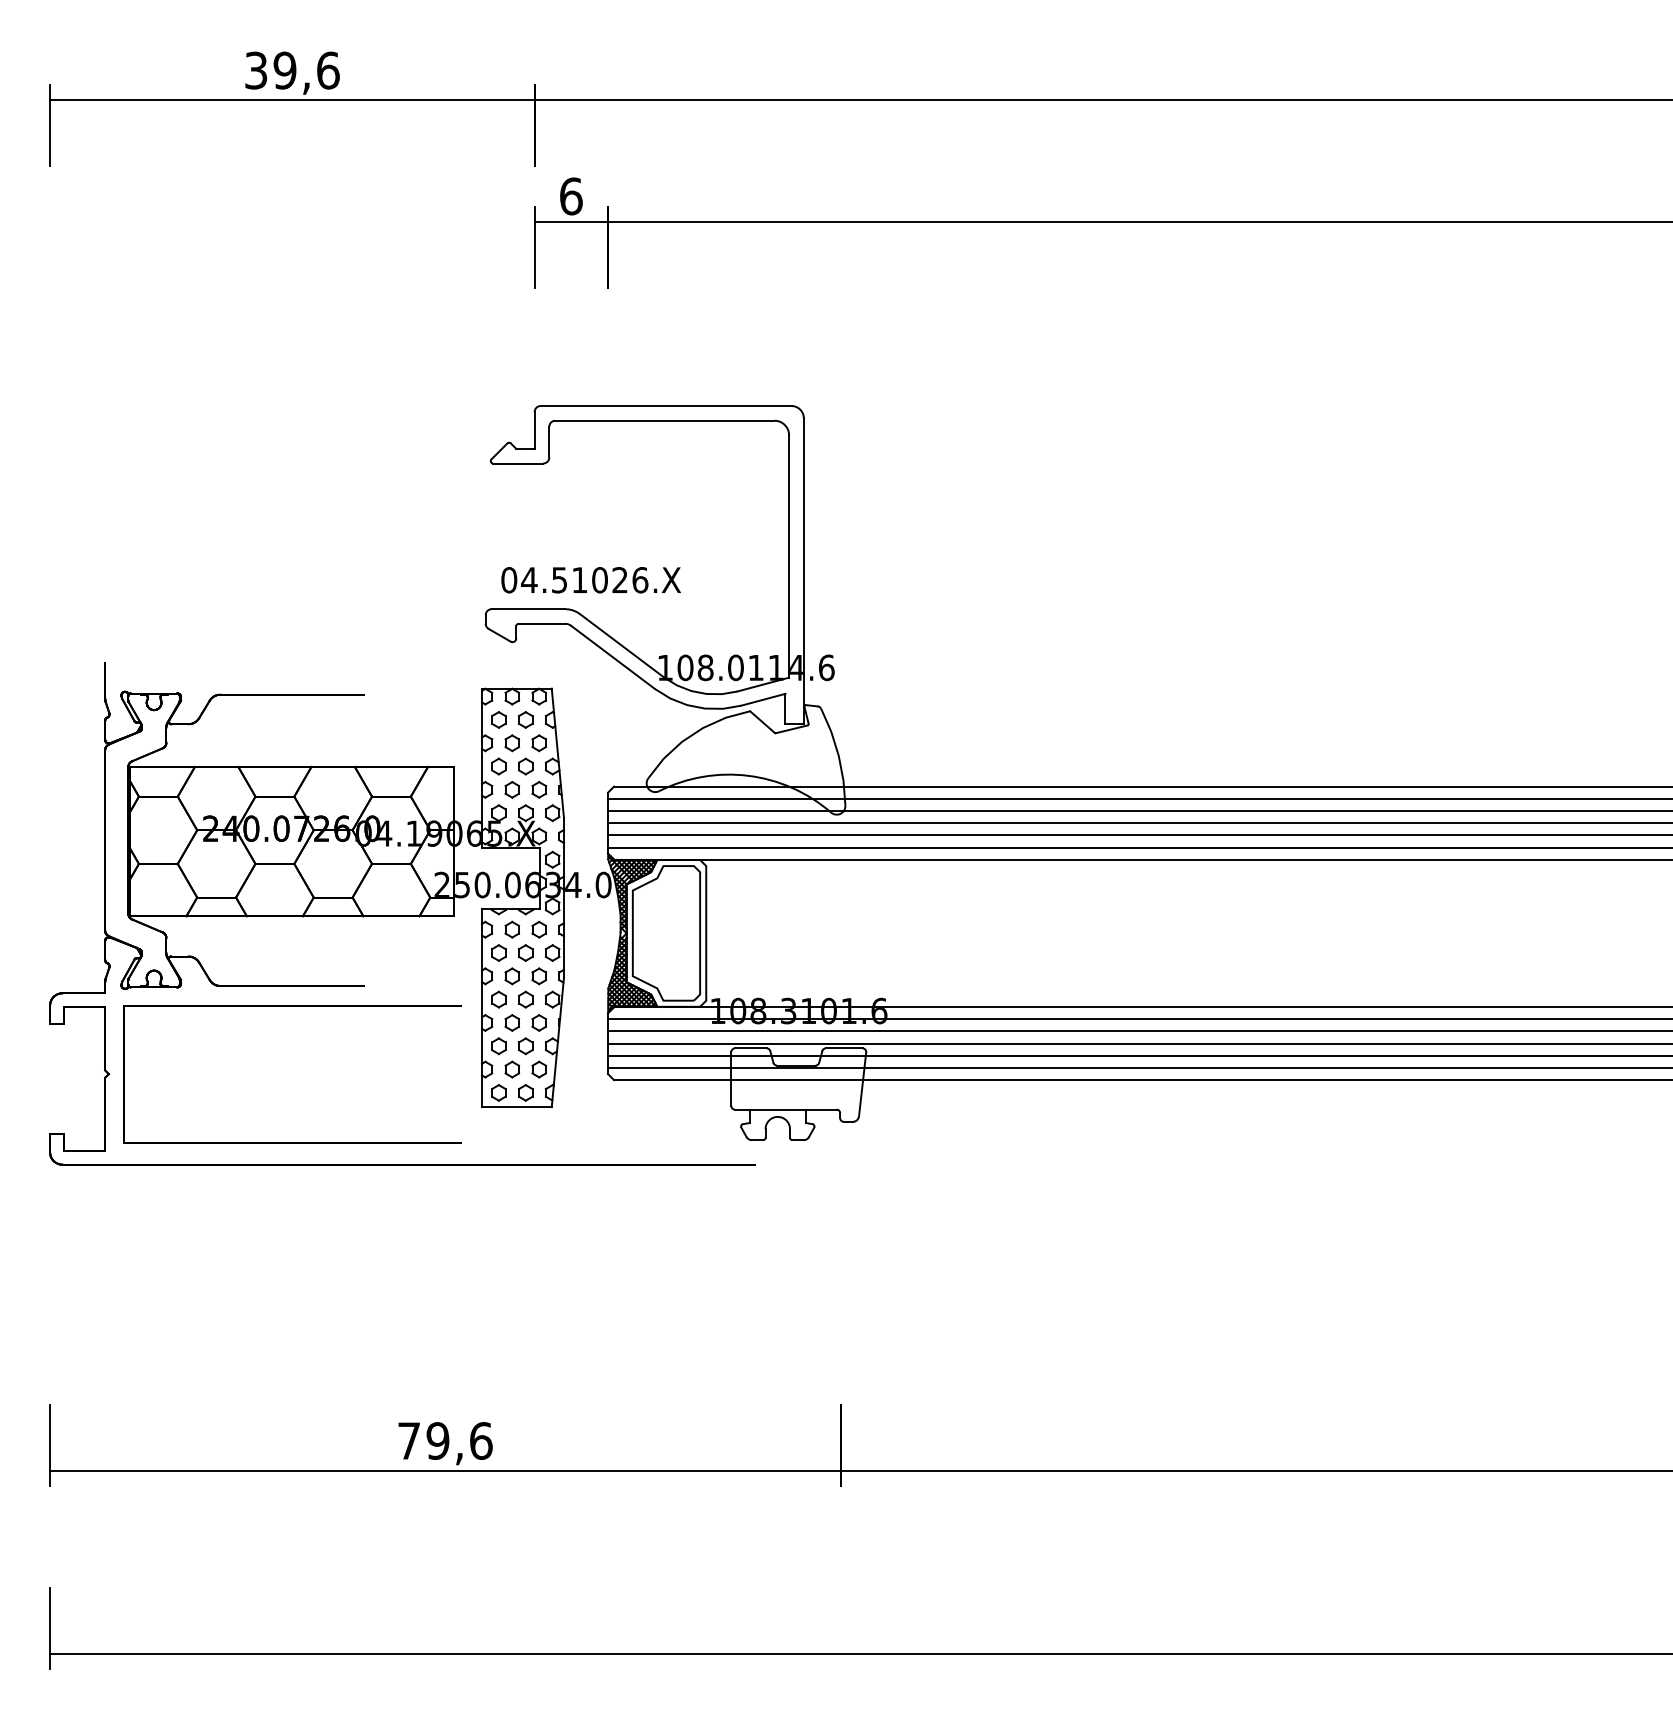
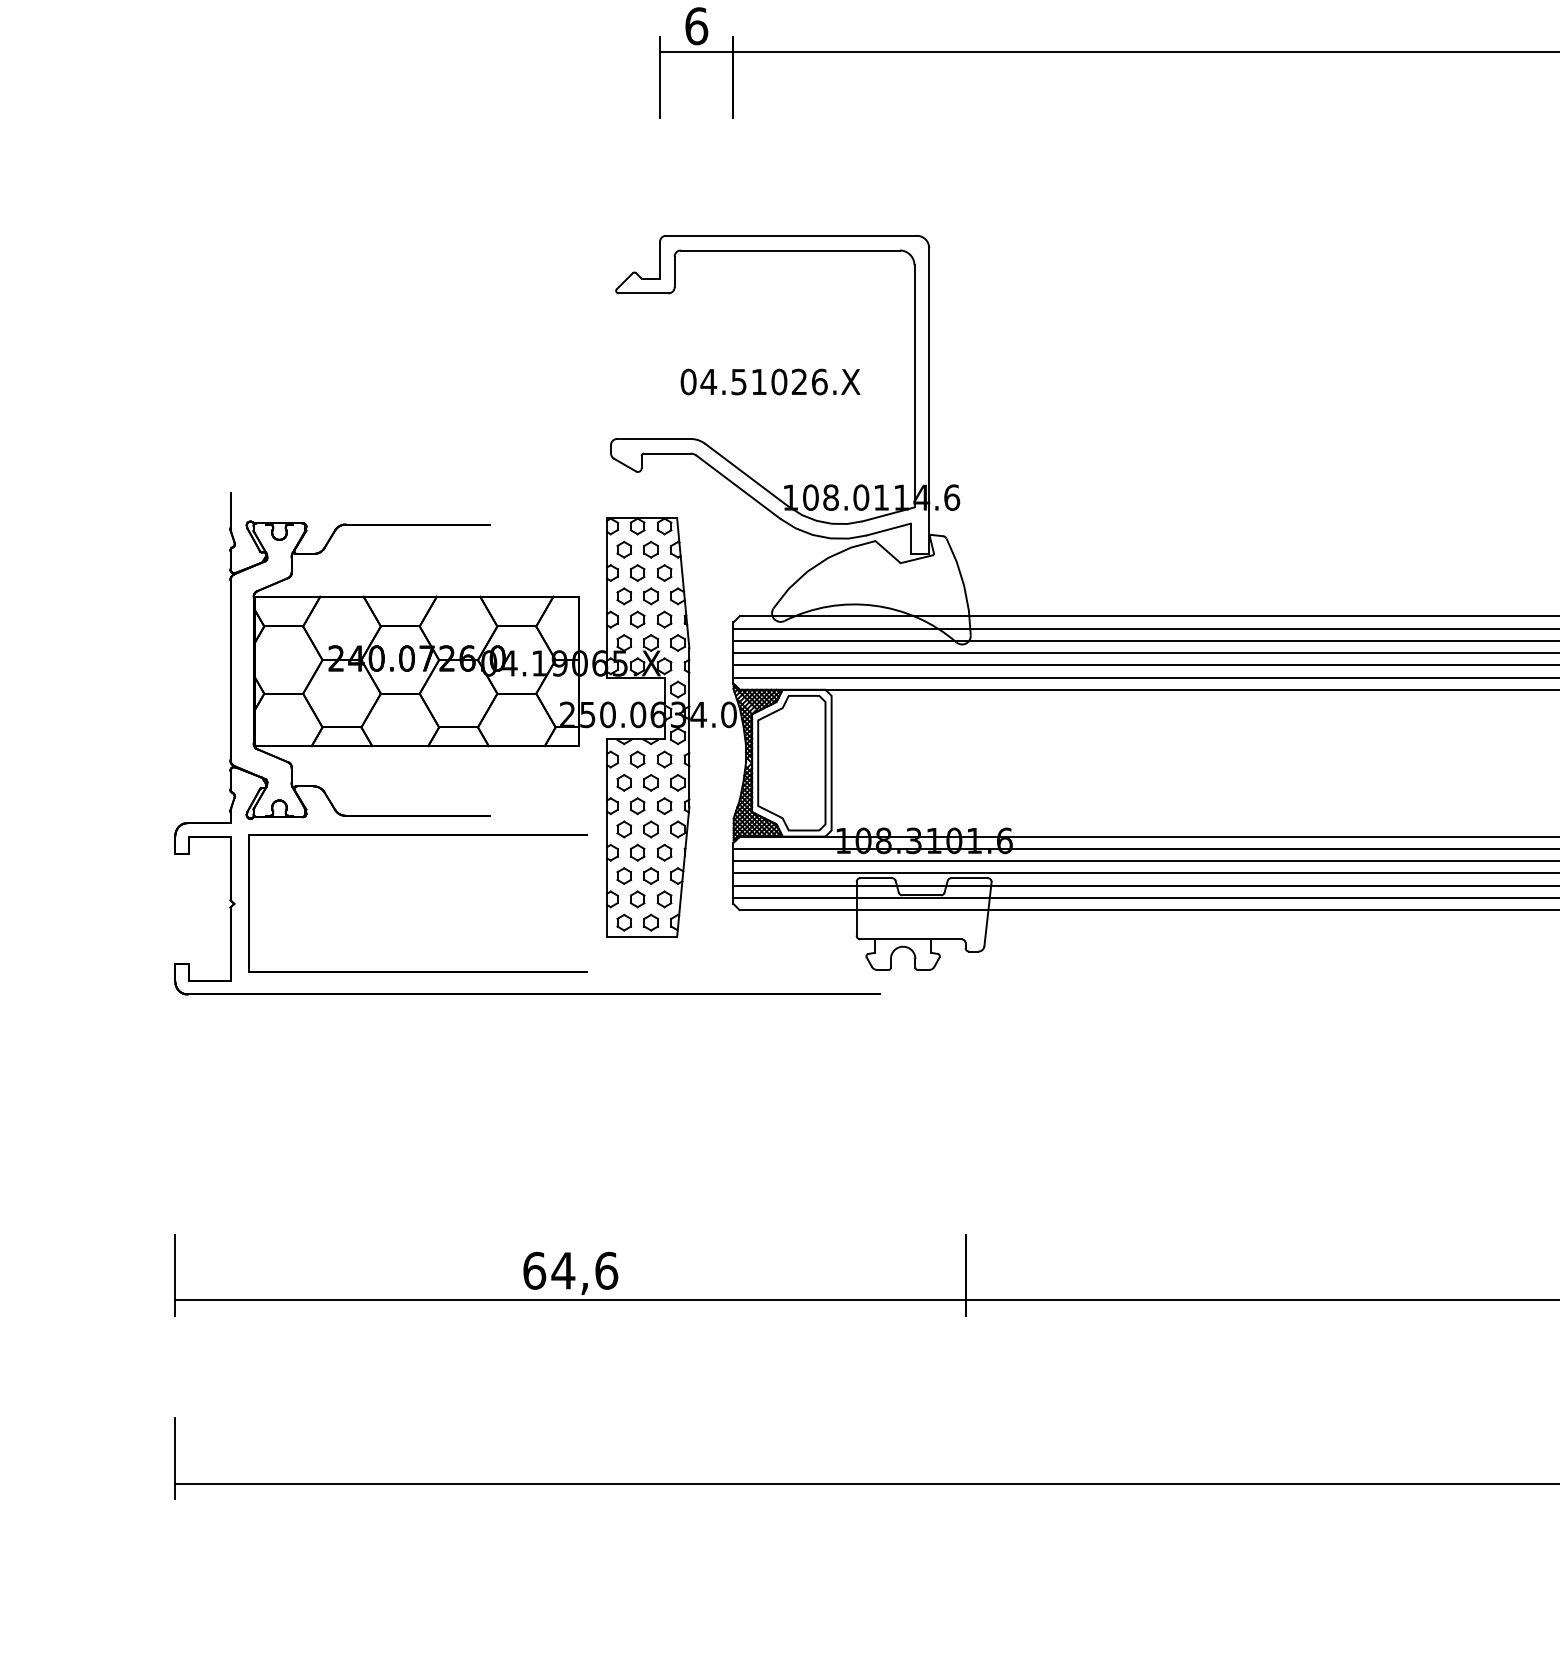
text: (590, 580) -> (769, 382), moved
text: (423, 1440) -> (548, 1270), 79,6 -> 64,6

